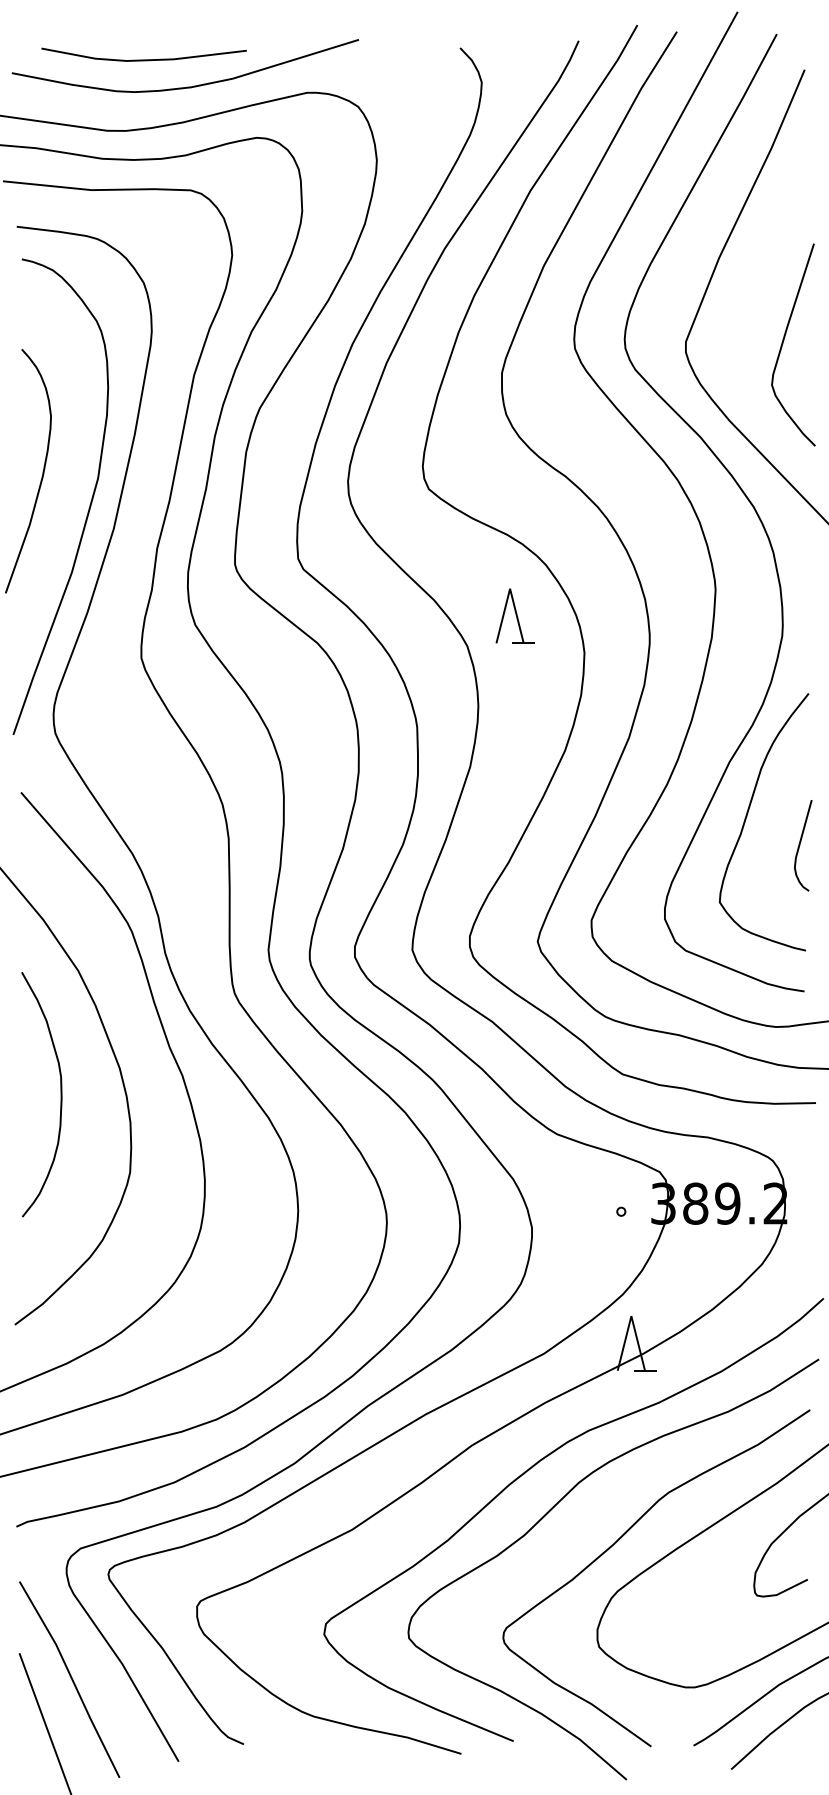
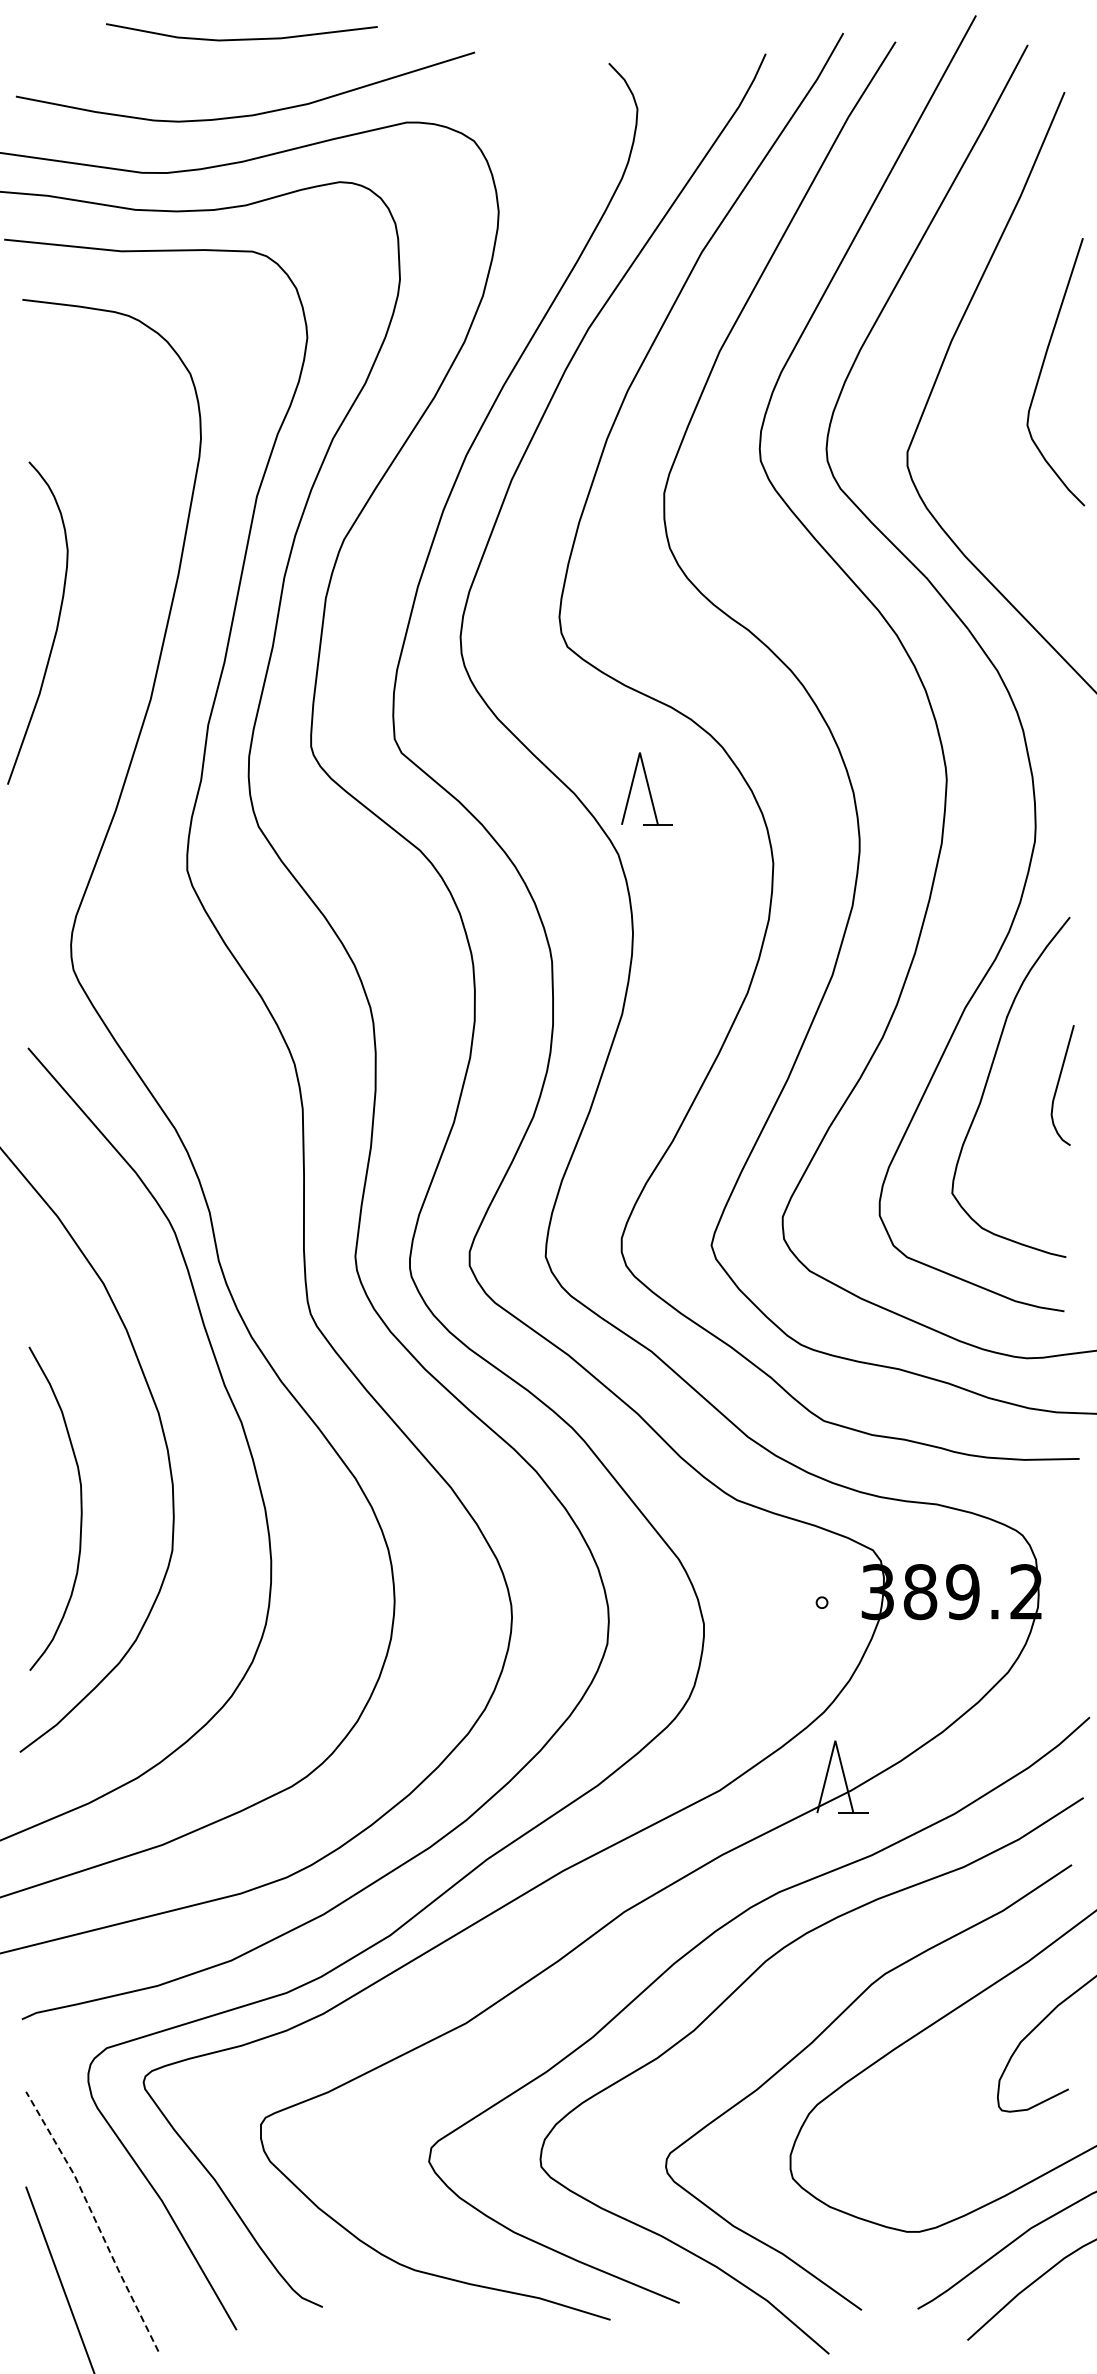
line: (143, 59) -> (241, 38), moved
curve: (783, 342) -> (1042, 369), moved
curve: (90, 503) -> (119, 665), removed
part: (515, 615) -> (646, 788), moved
curve: (800, 845) -> (1058, 1085), moved
curve: (60, 1094) -> (80, 1508), moved
line: (72, 1678) -> (95, 2220), solid -> dashed

